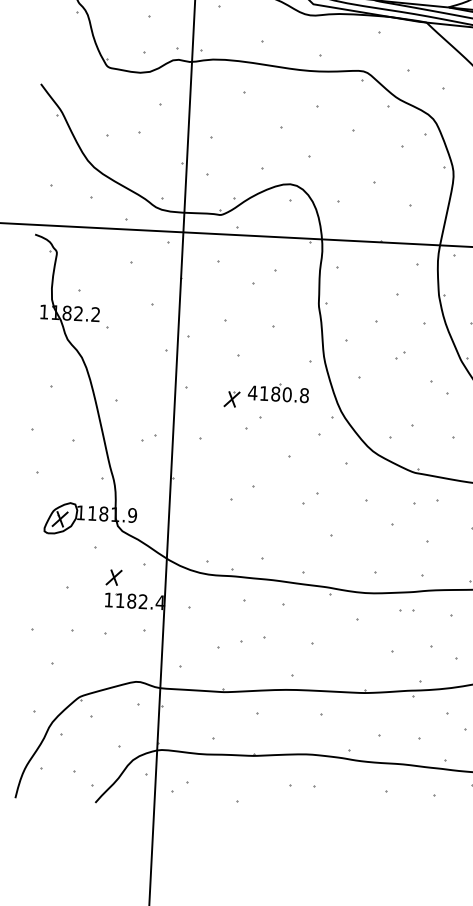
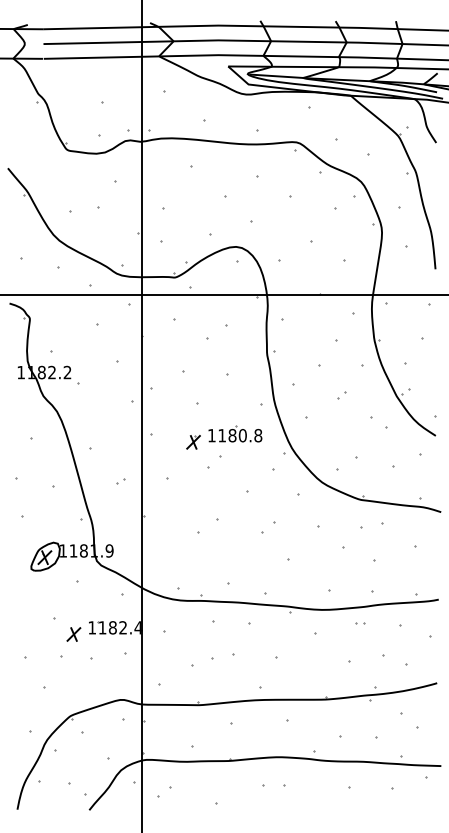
text: (252, 392) -> (211, 435), 4180.8 -> 1180.8
part: (148, 438) -> (120, 481), size x0.62
part: (113, 577) -> (73, 634), moved
part: (407, 610) -> (360, 623), size x0.62

